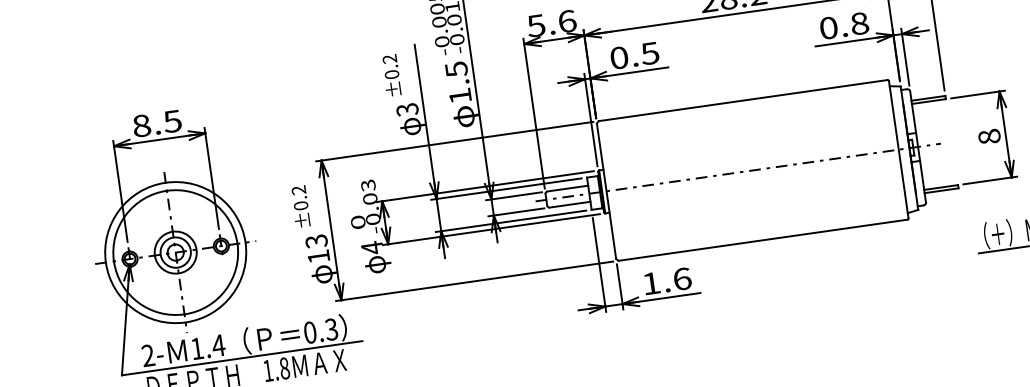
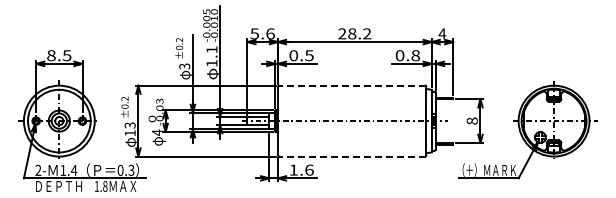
text: (455, 68) -> (211, 49), 1.5 -> 1.1
line: (741, 100) -> (351, 85), solid -> dashed
line: (761, 240) -> (351, 156), solid -> dashed

